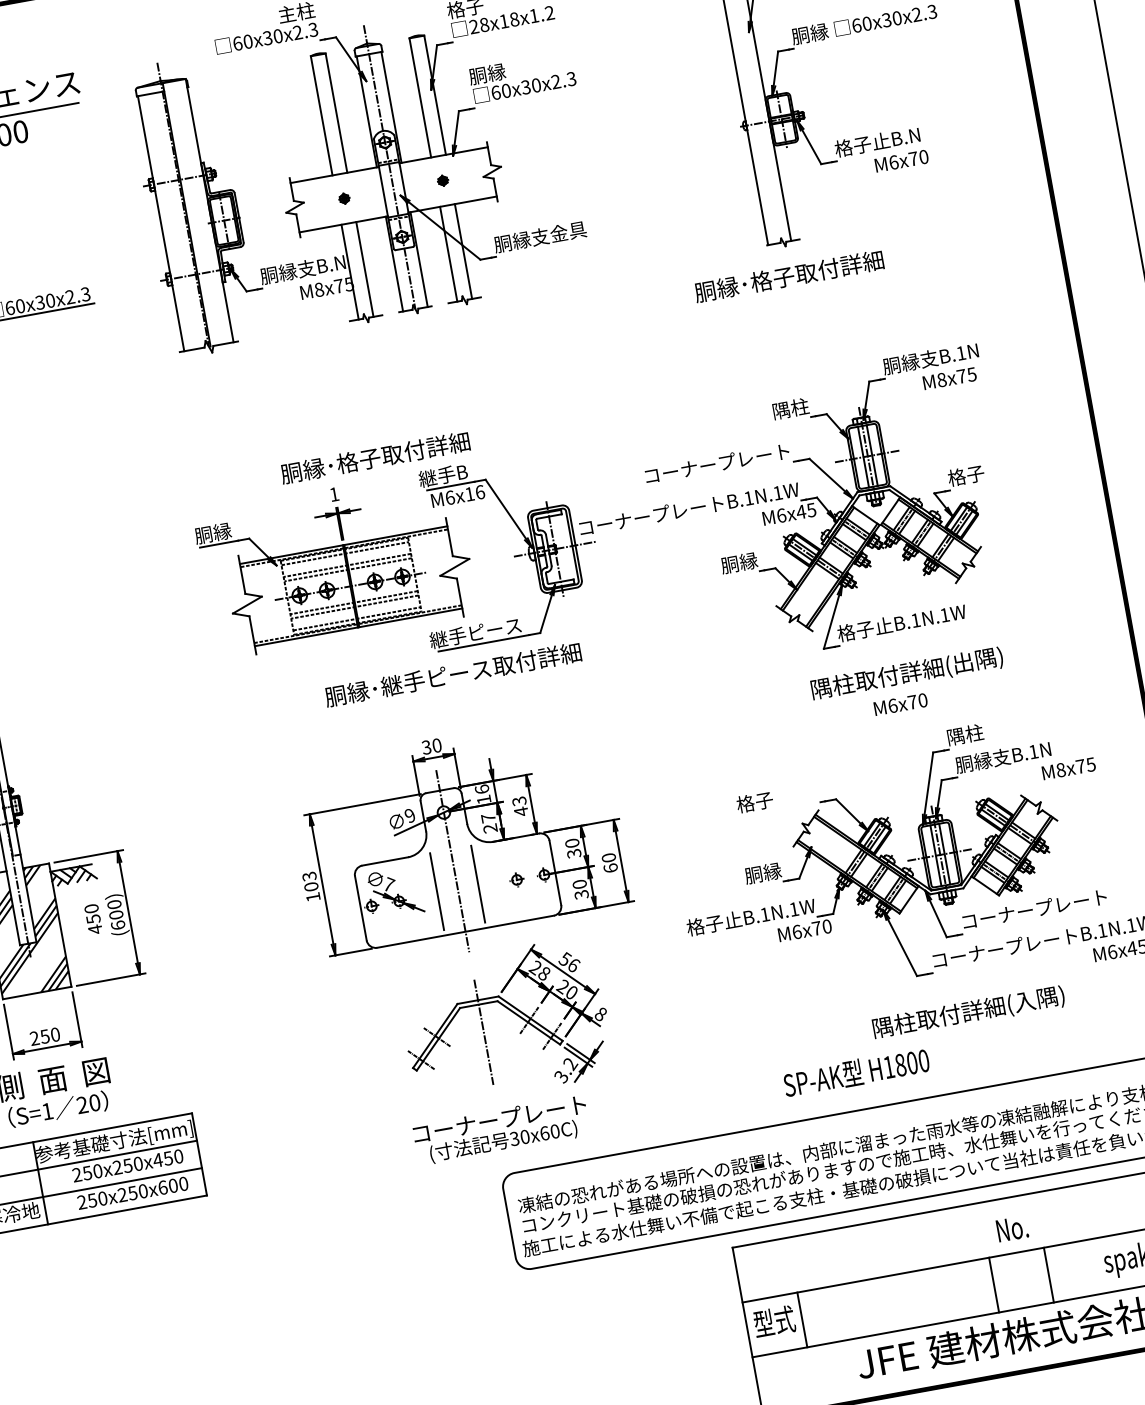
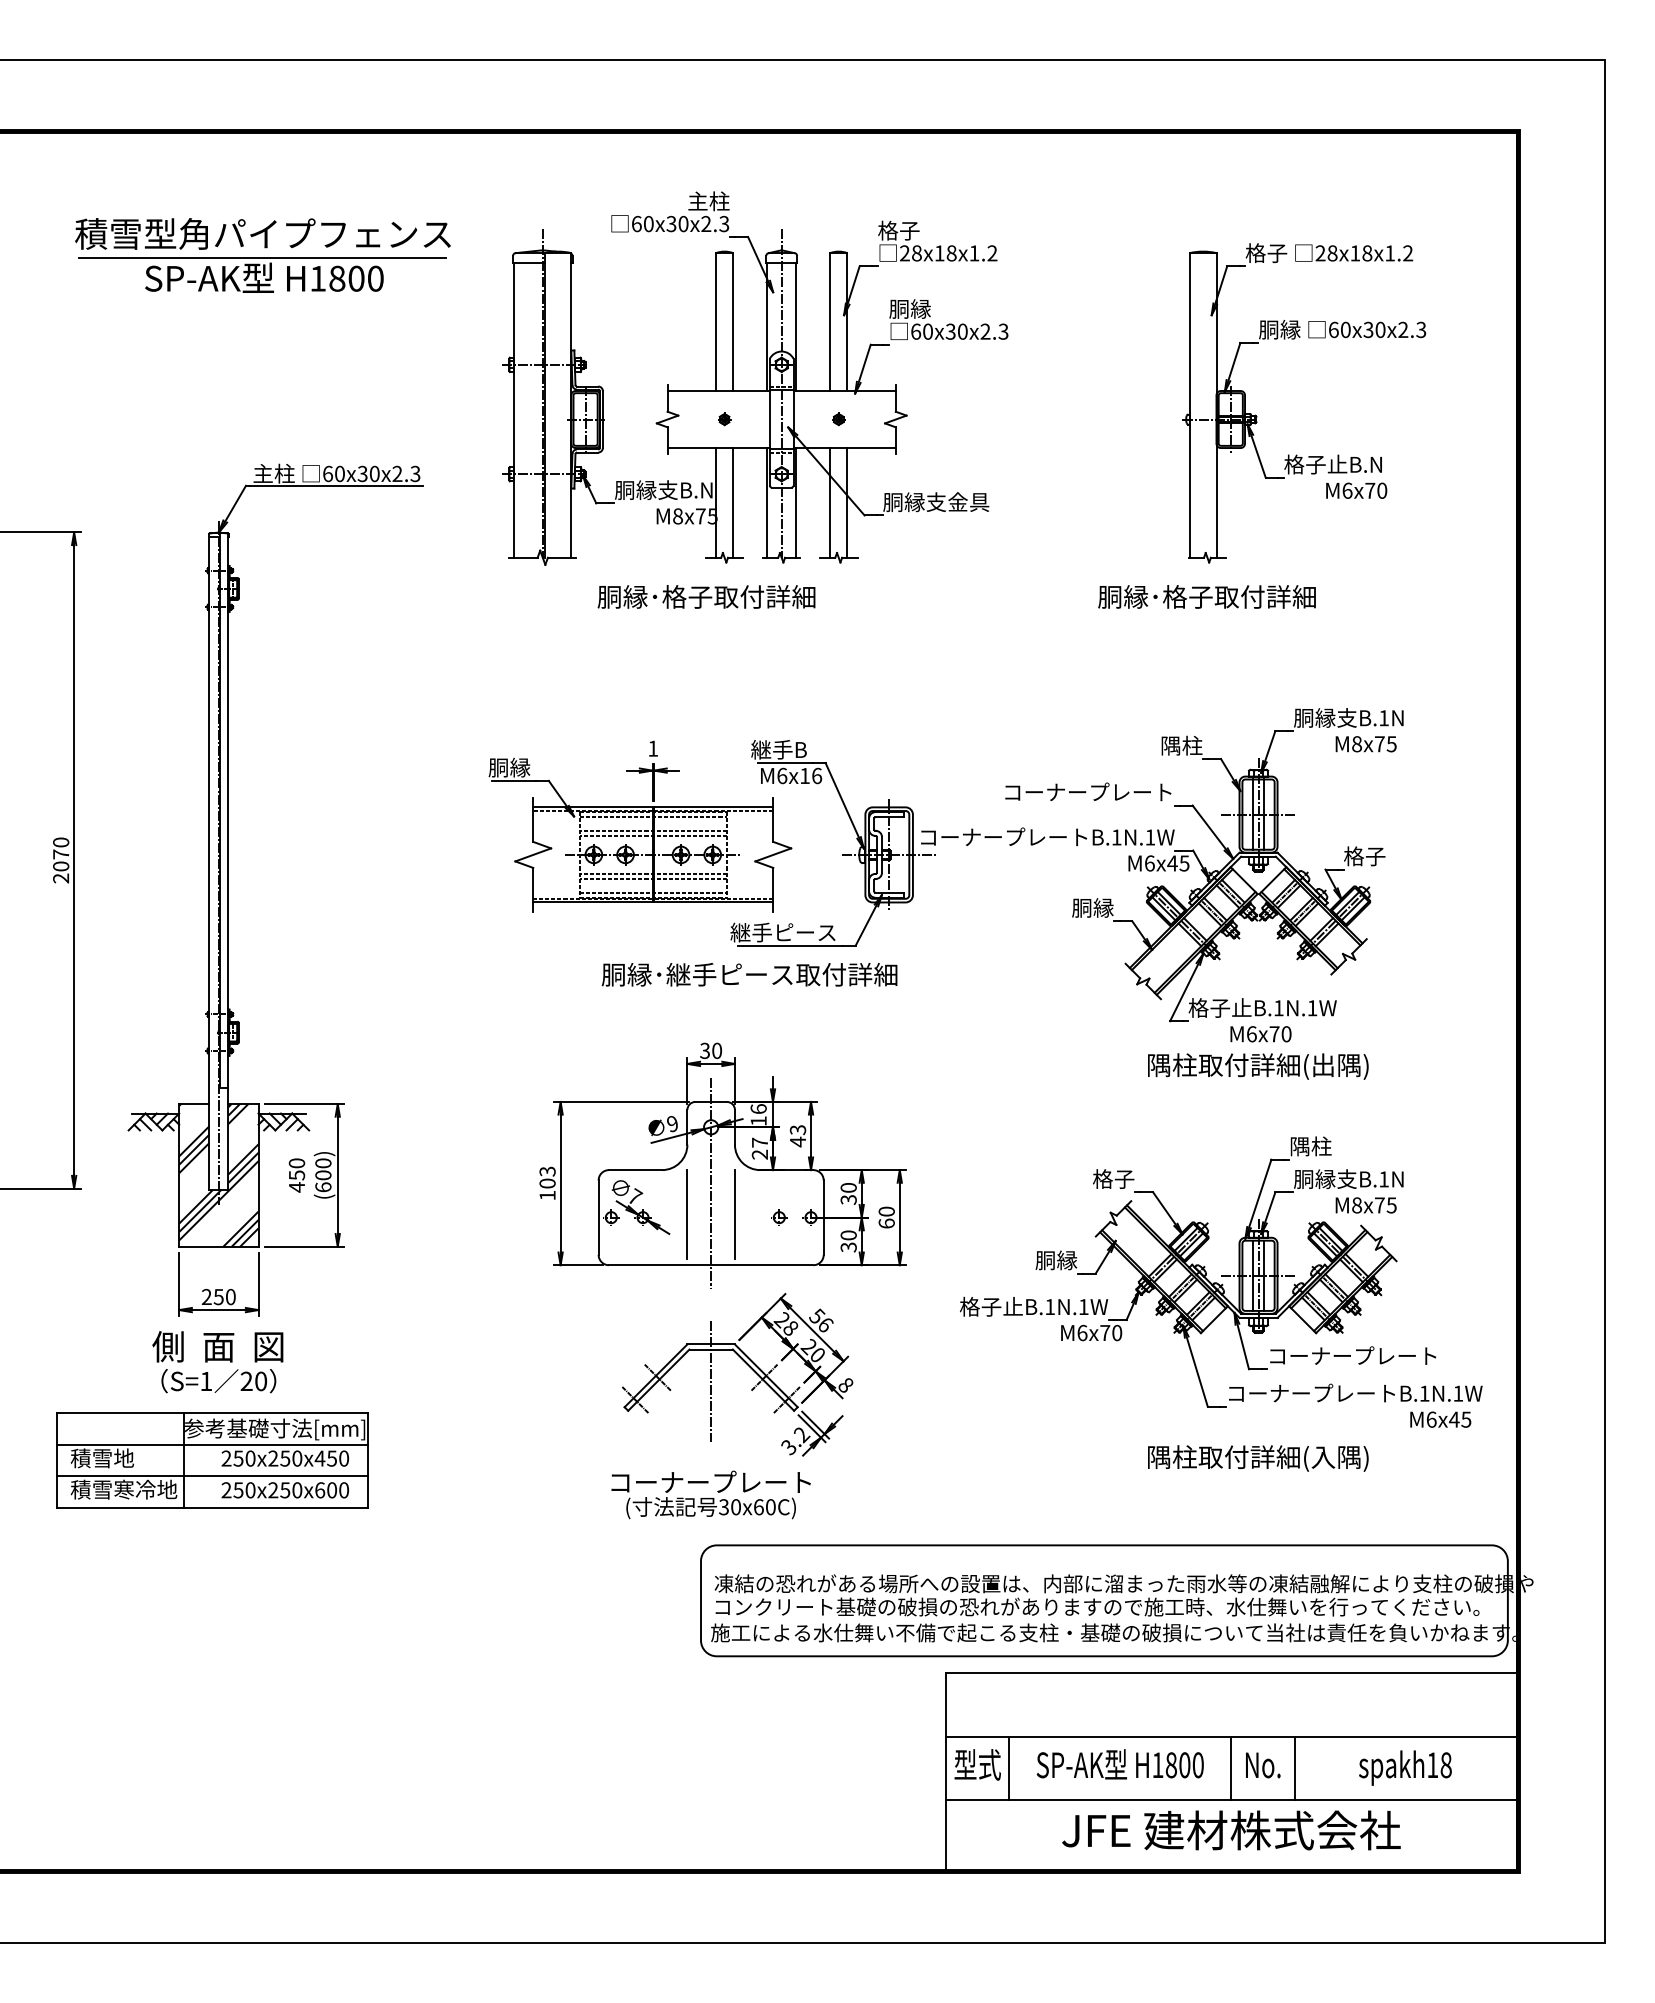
text: (375, 457) -> (706, 596), moved
text: (900, 704) -> (1260, 1034), moved
text: (1068, 768) -> (1365, 1205), moved
text: (754, 801) -> (1113, 1178), moved
text: (855, 1072) -> (1119, 1764), moved
text: (1012, 1228) -> (1263, 1765), moved

